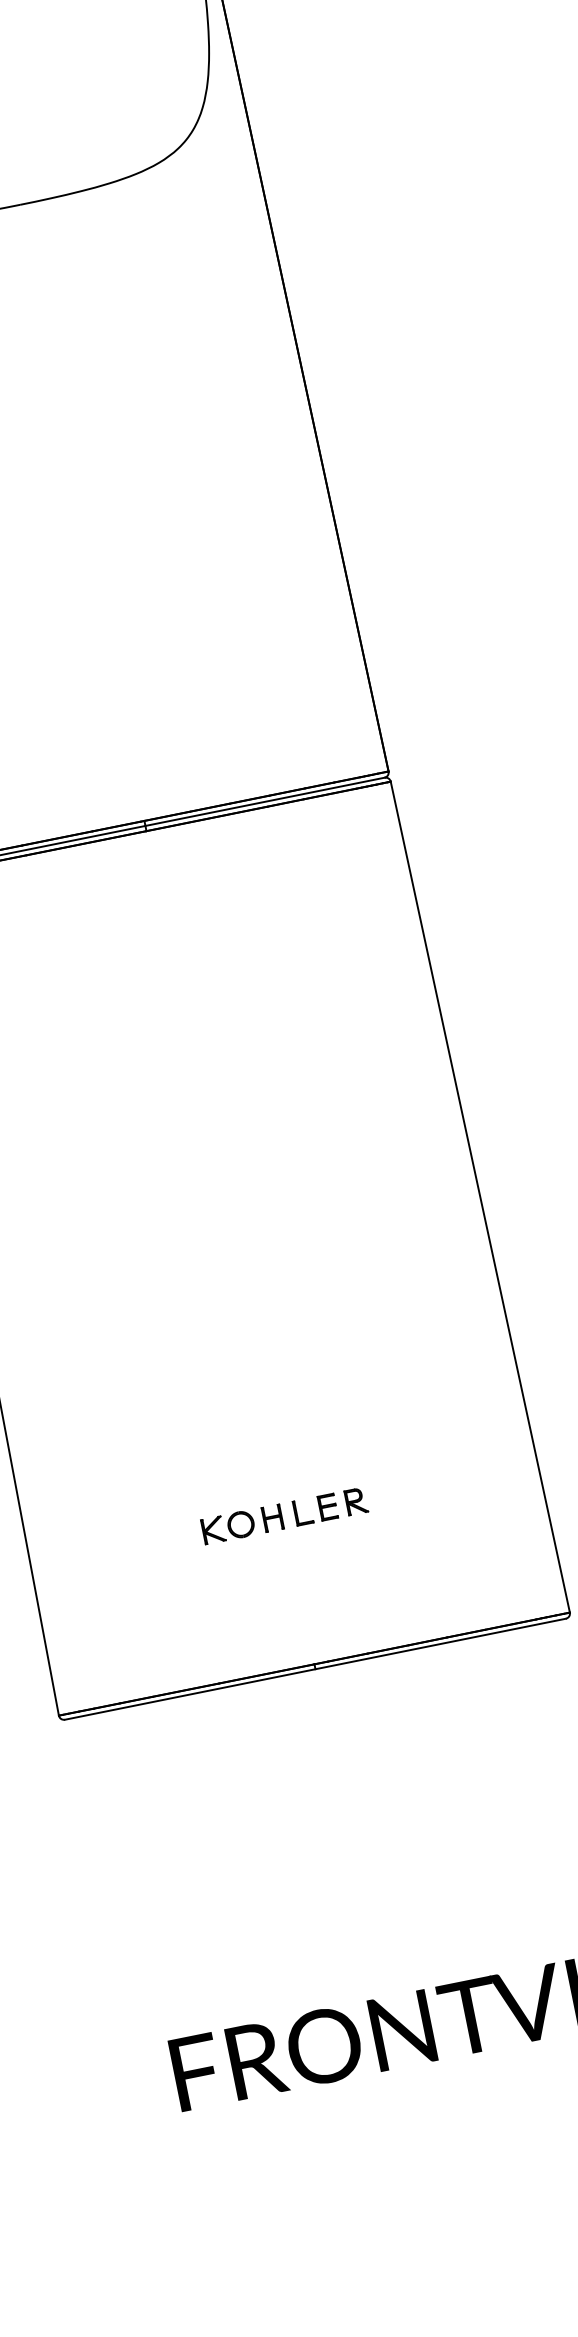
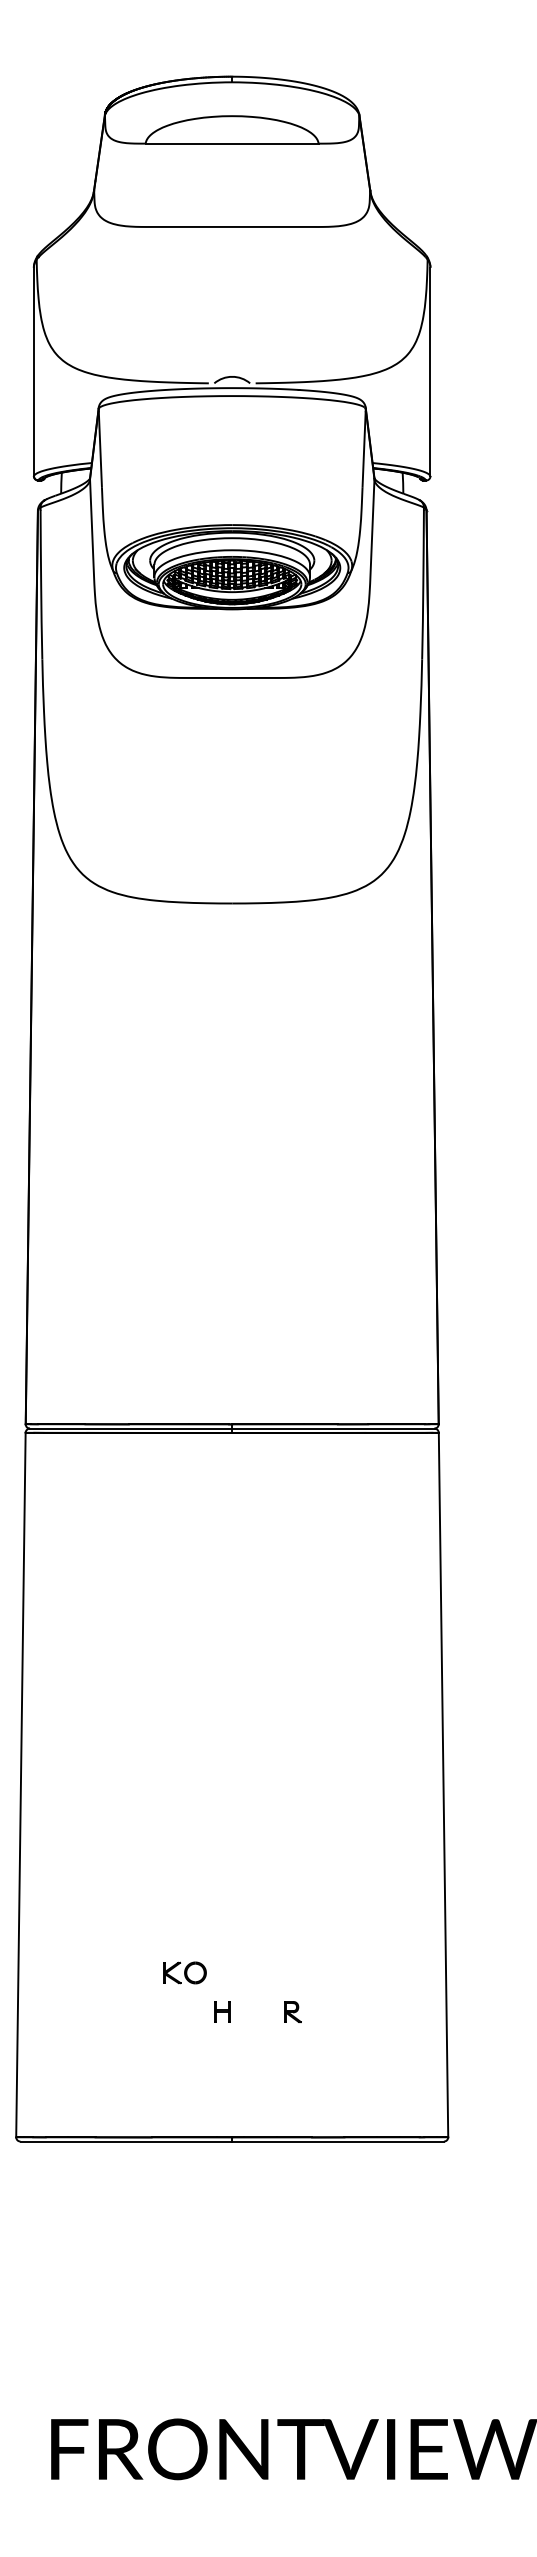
part: (314, 1509) -> (257, 2011), removed
part: (227, 1526) -> (184, 1972), moved

